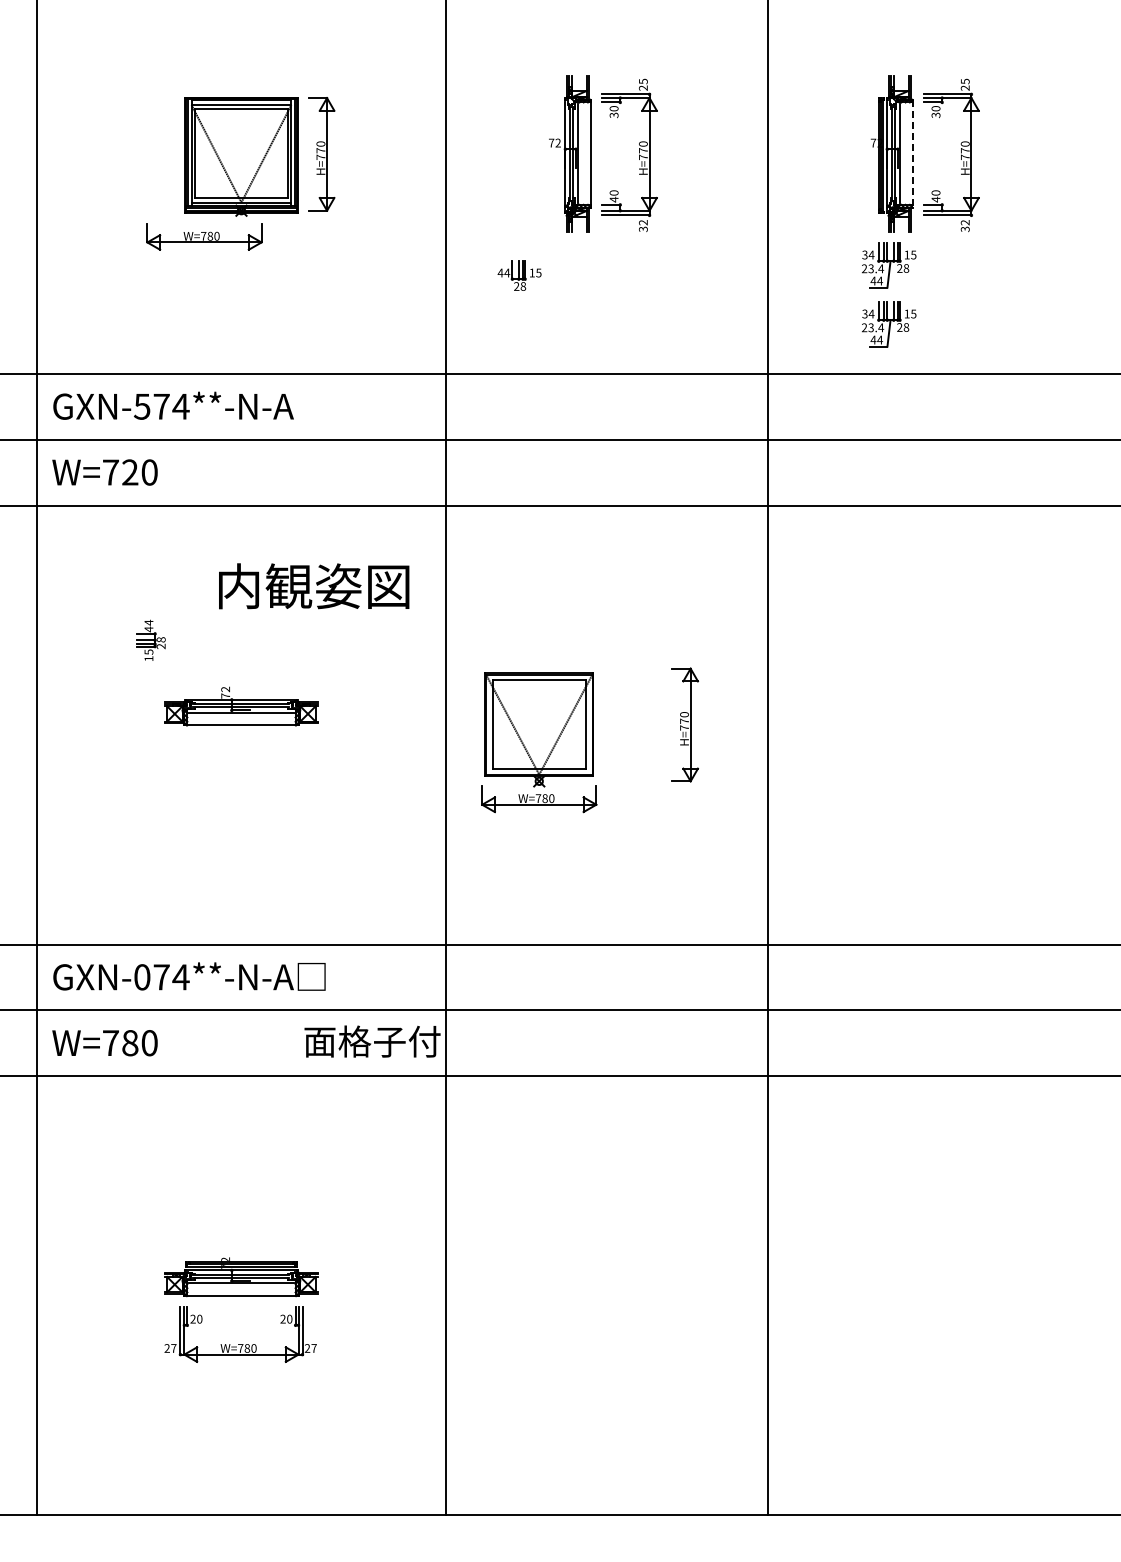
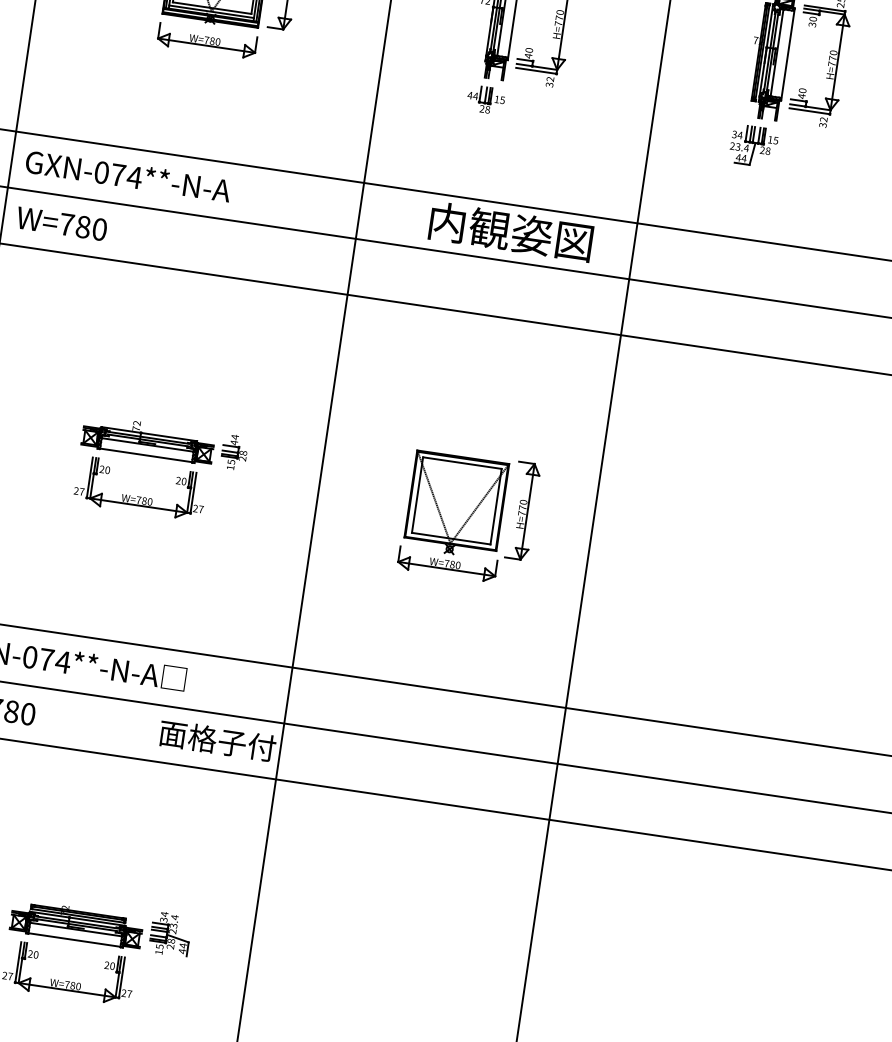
line: (912, 154) -> (787, 55), dashed -> solid
part: (204, 236) -> (207, 40), moved
part: (519, 275) -> (485, 99), moved
part: (889, 324) -> (746, 196), removed
text: (141, 406) -> (101, 172), GXN-574**-N-A -> GXN-074**-N-A
text: (130, 472) -> (83, 227), W=720 -> W=780
text: (314, 586) -> (511, 232), moved
part: (150, 639) -> (234, 451), moved
part: (539, 742) -> (454, 516), moved
part: (240, 773) -> (139, 496), added
part: (351, 1272) -> (170, 934), added

